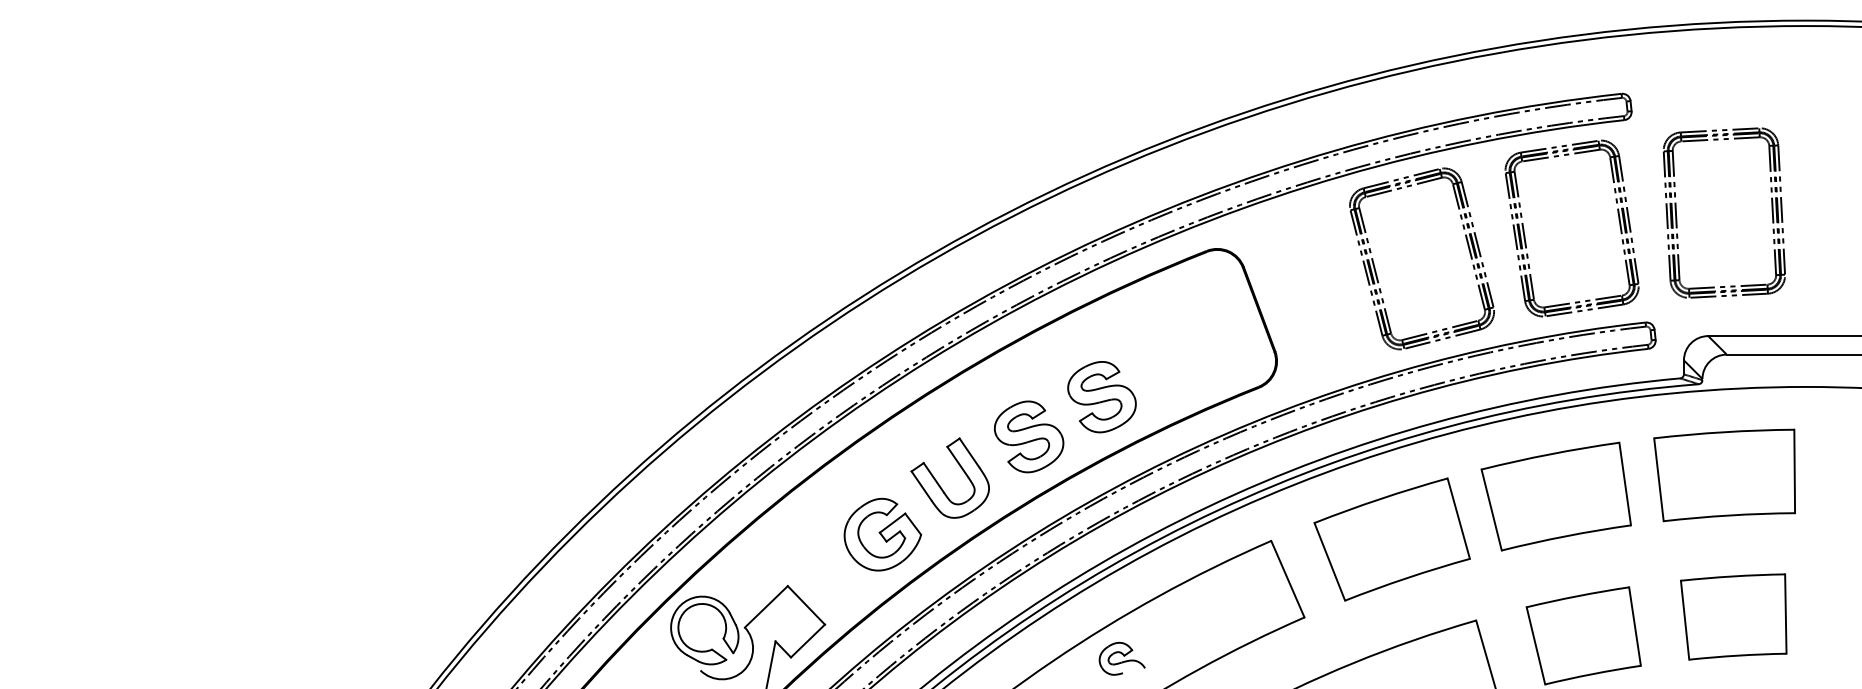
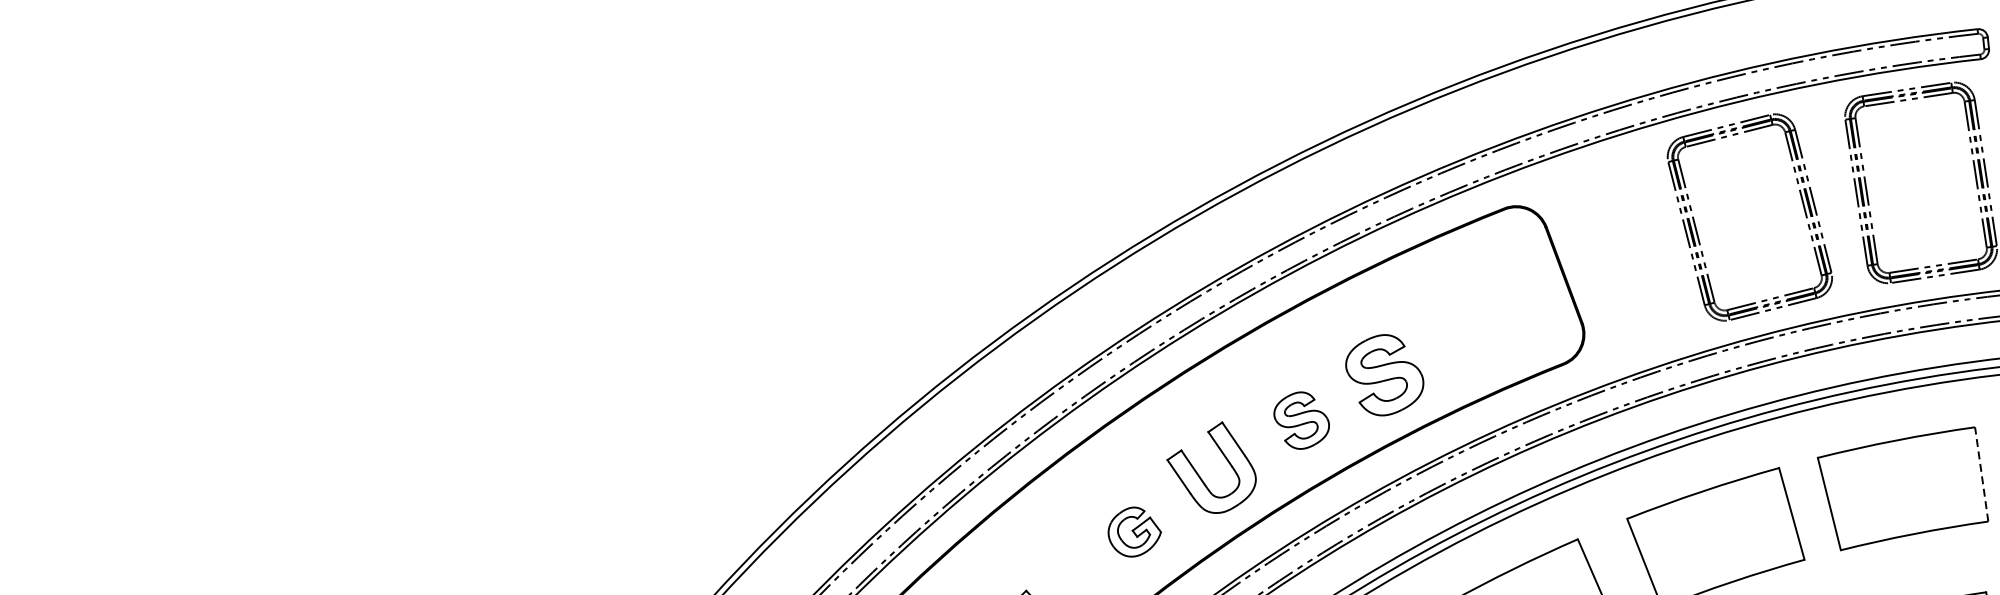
part: (1029, 436) -> (1302, 420), size x0.7
line: (1625, 484) -> (1982, 474), solid -> dashed
part: (882, 534) -> (1134, 531), size x0.6

